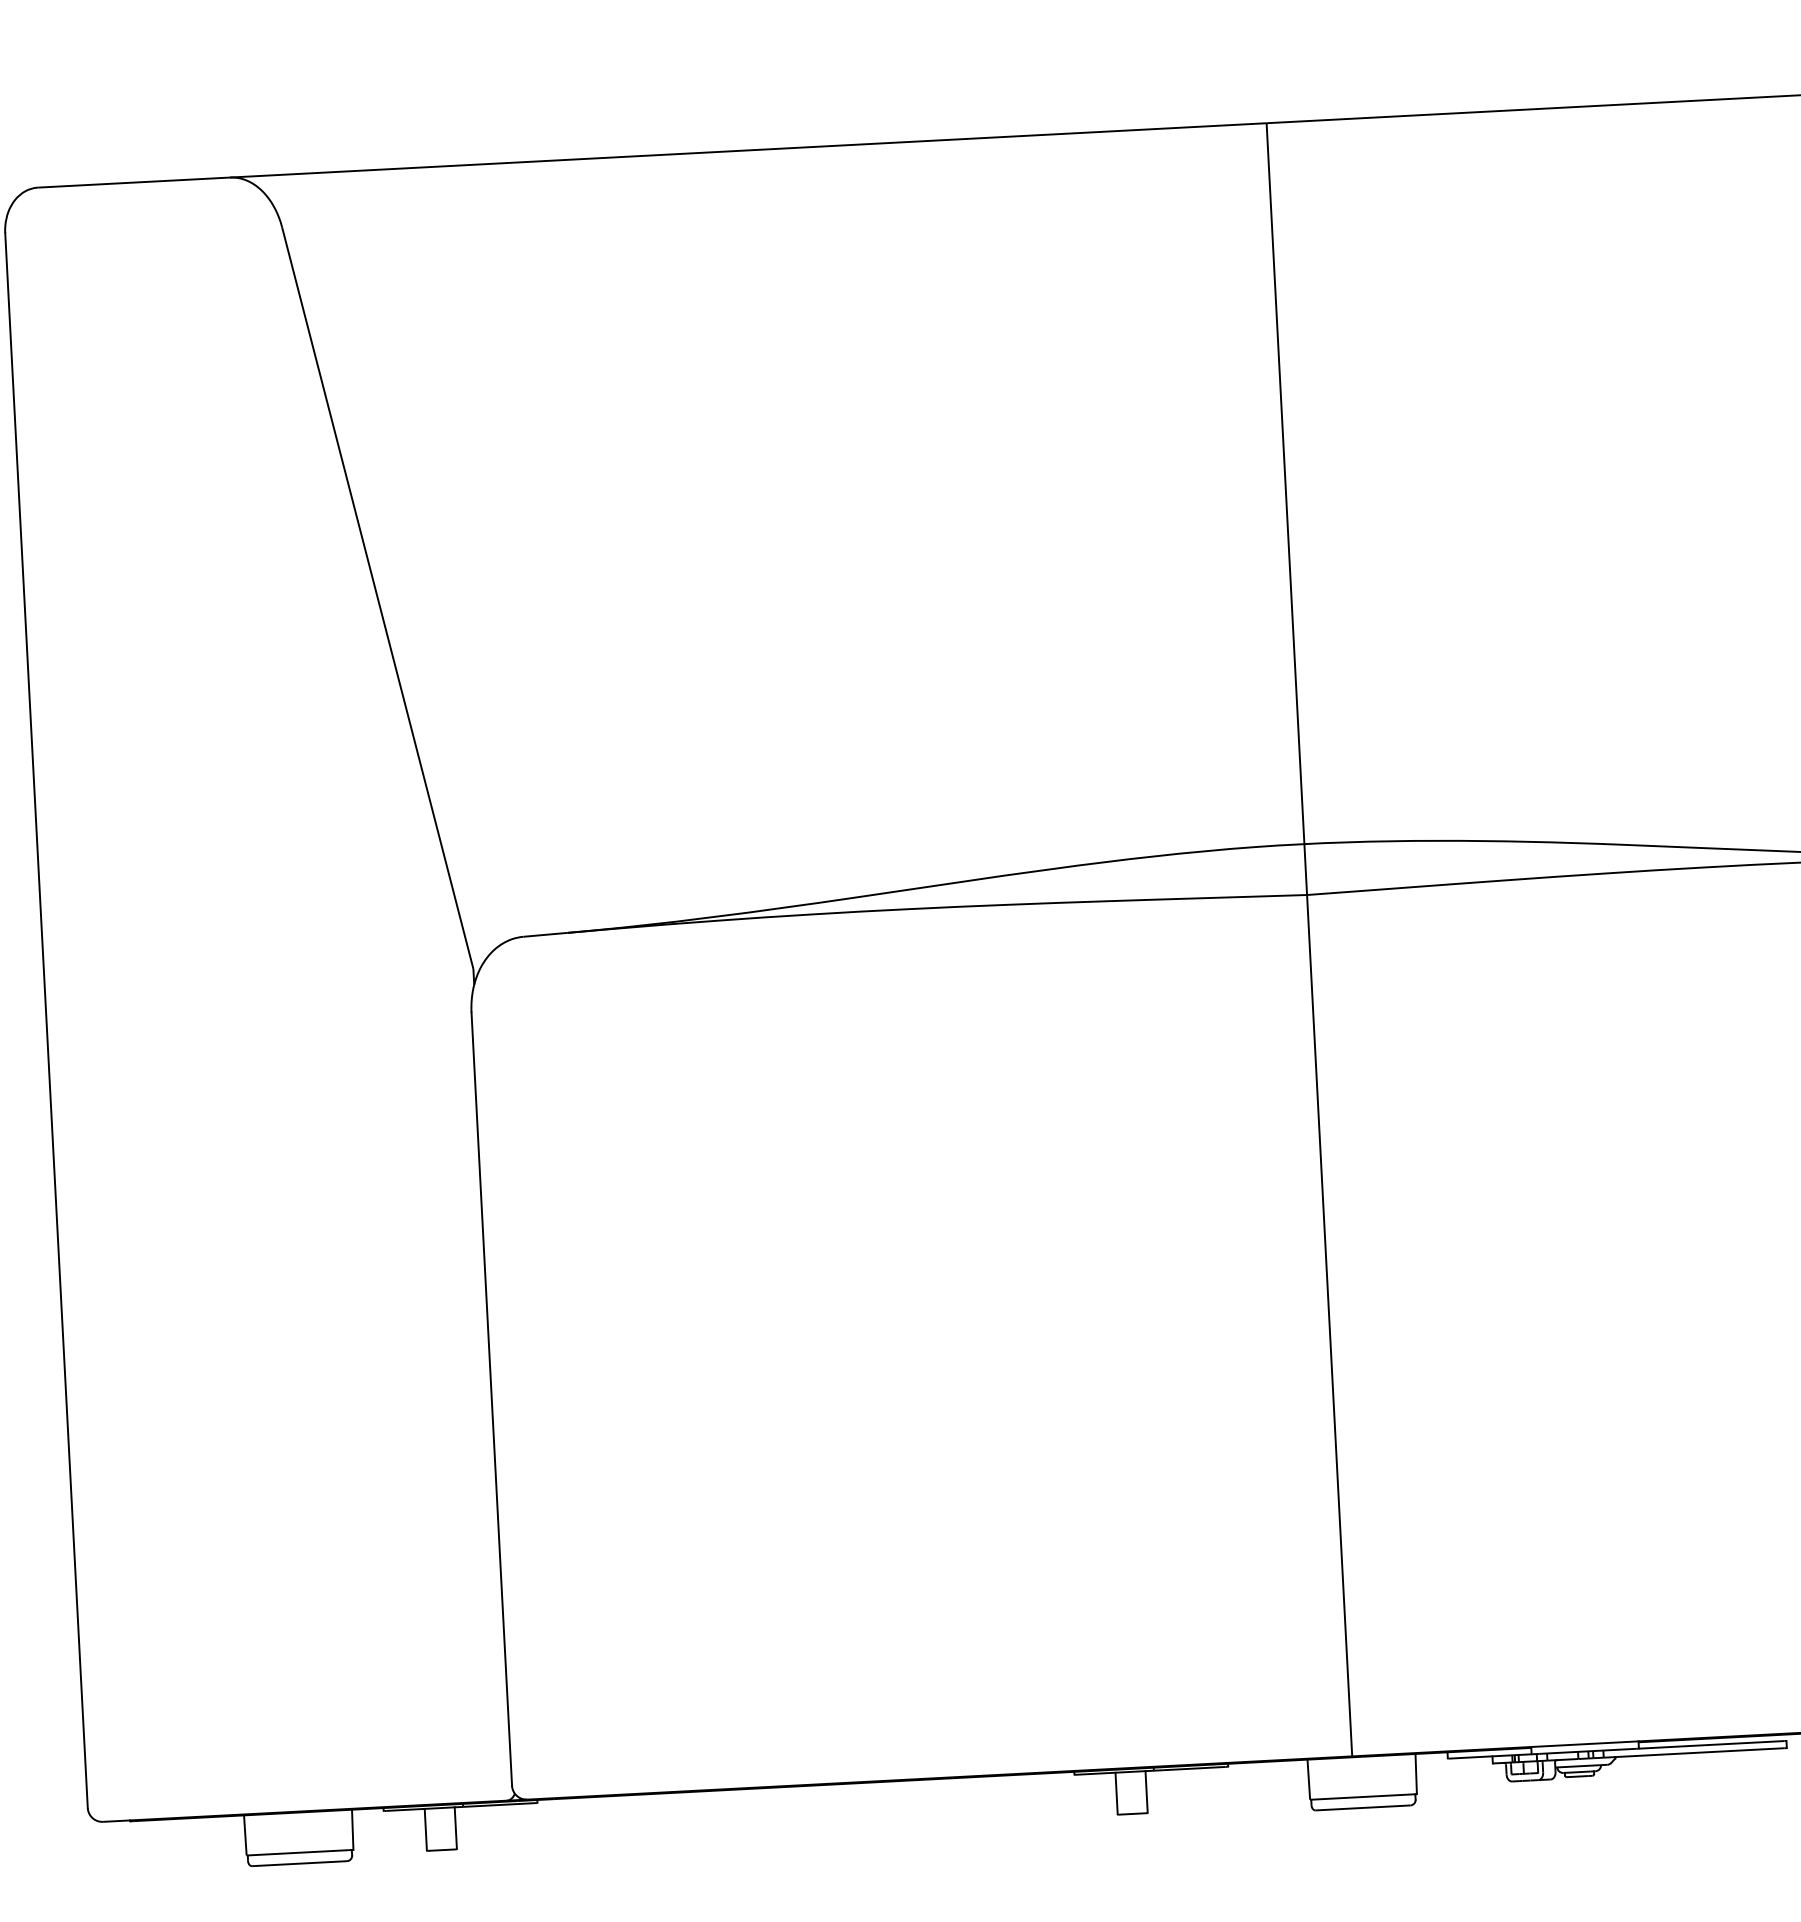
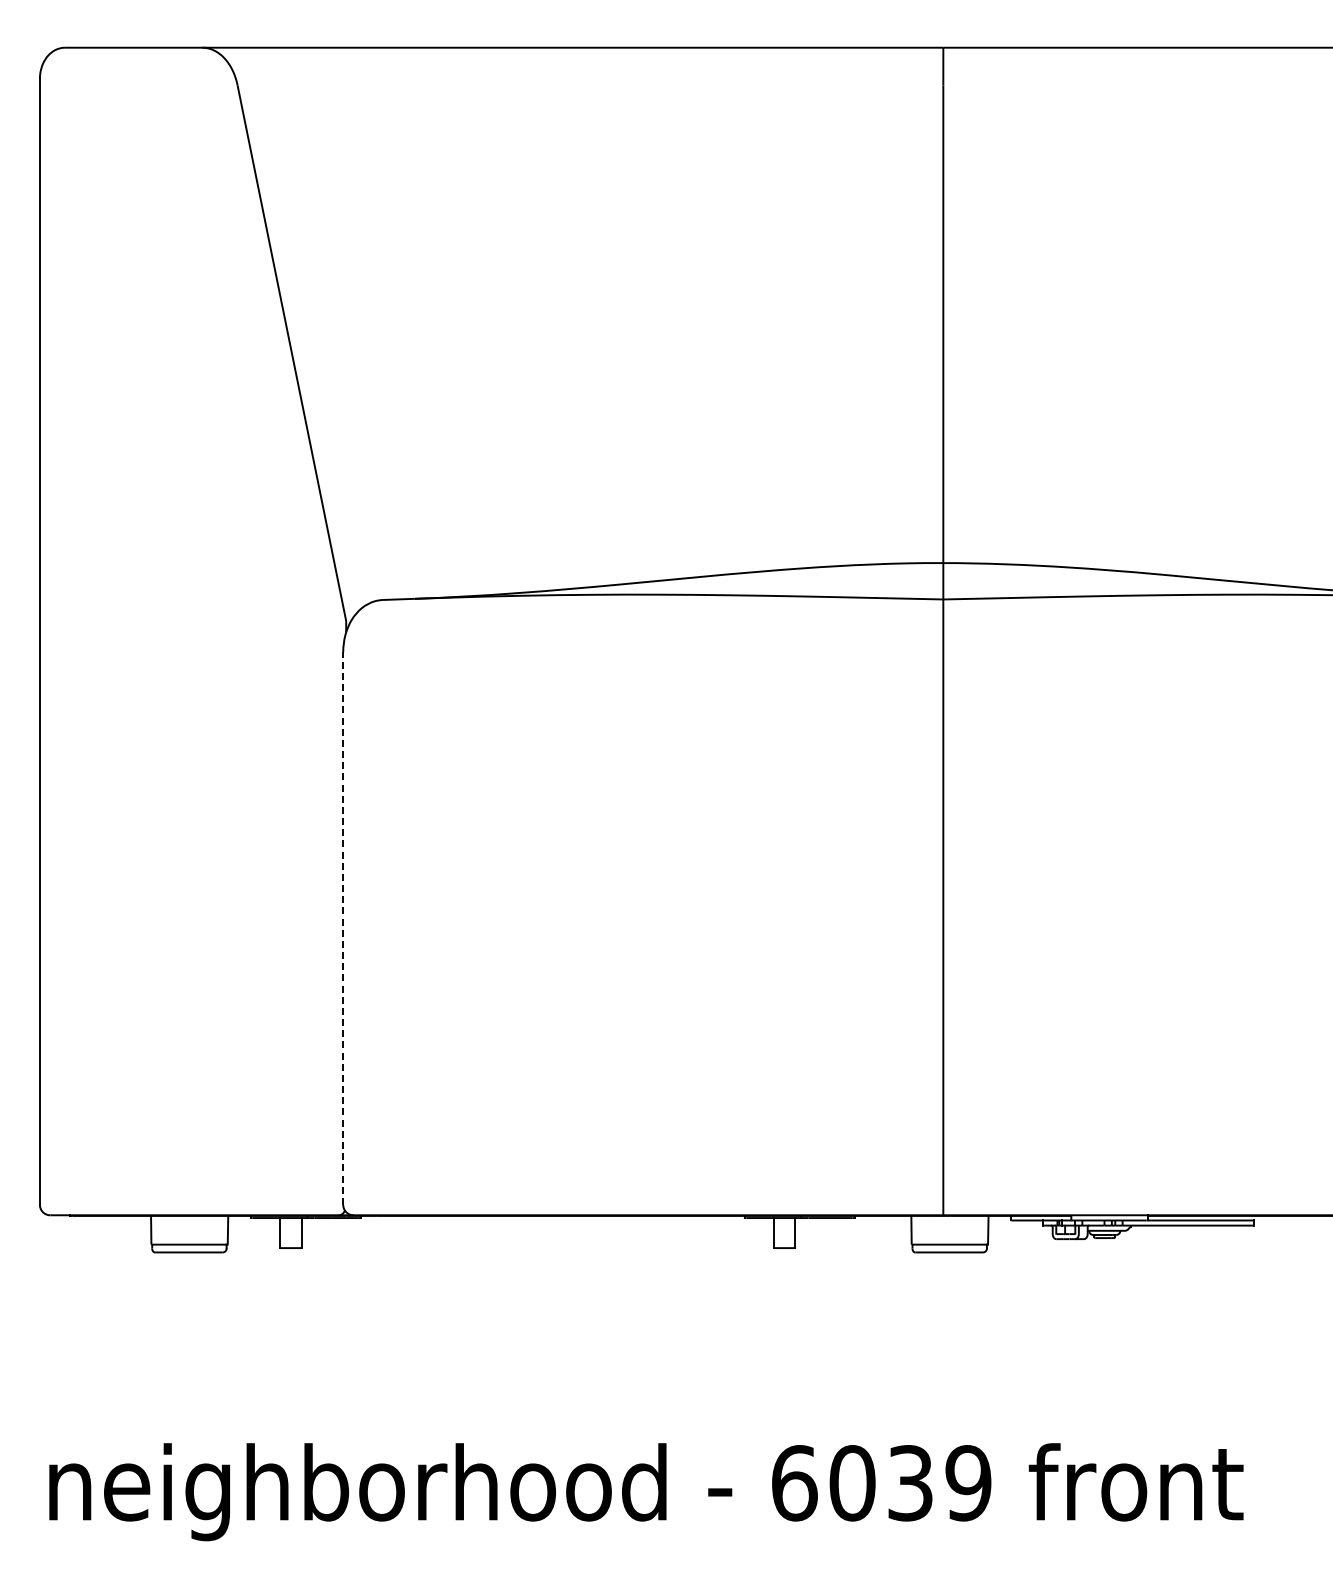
line: (492, 1397) -> (343, 927), solid -> dashed

